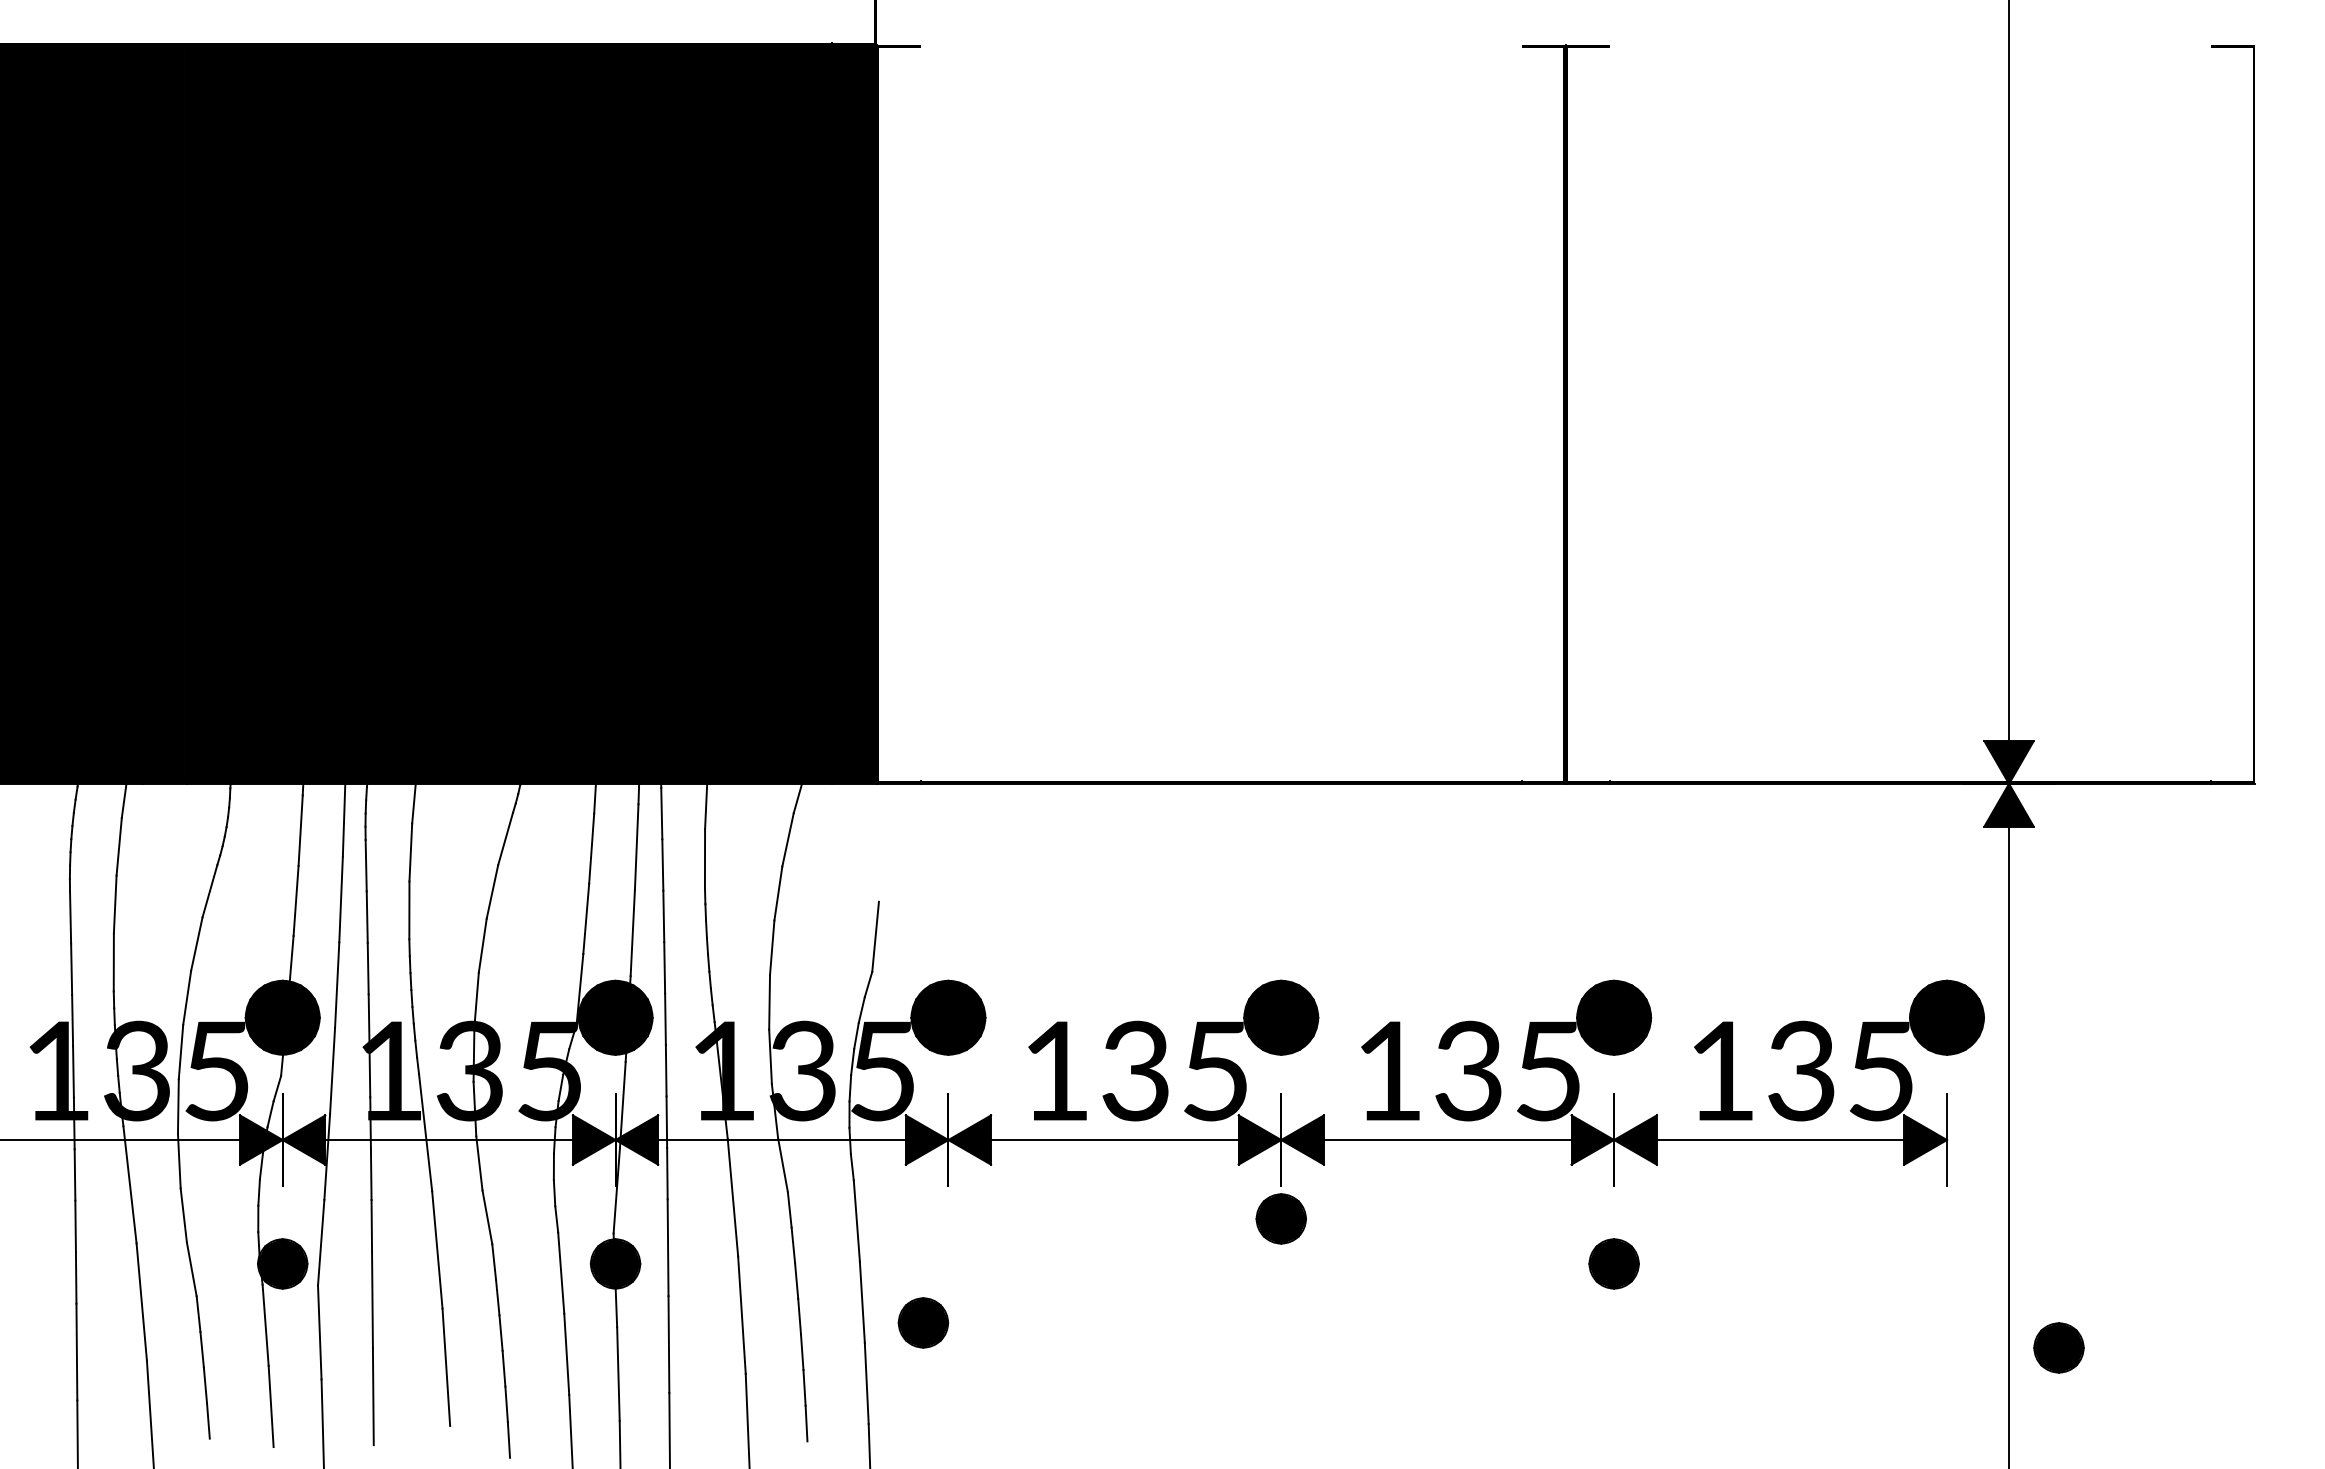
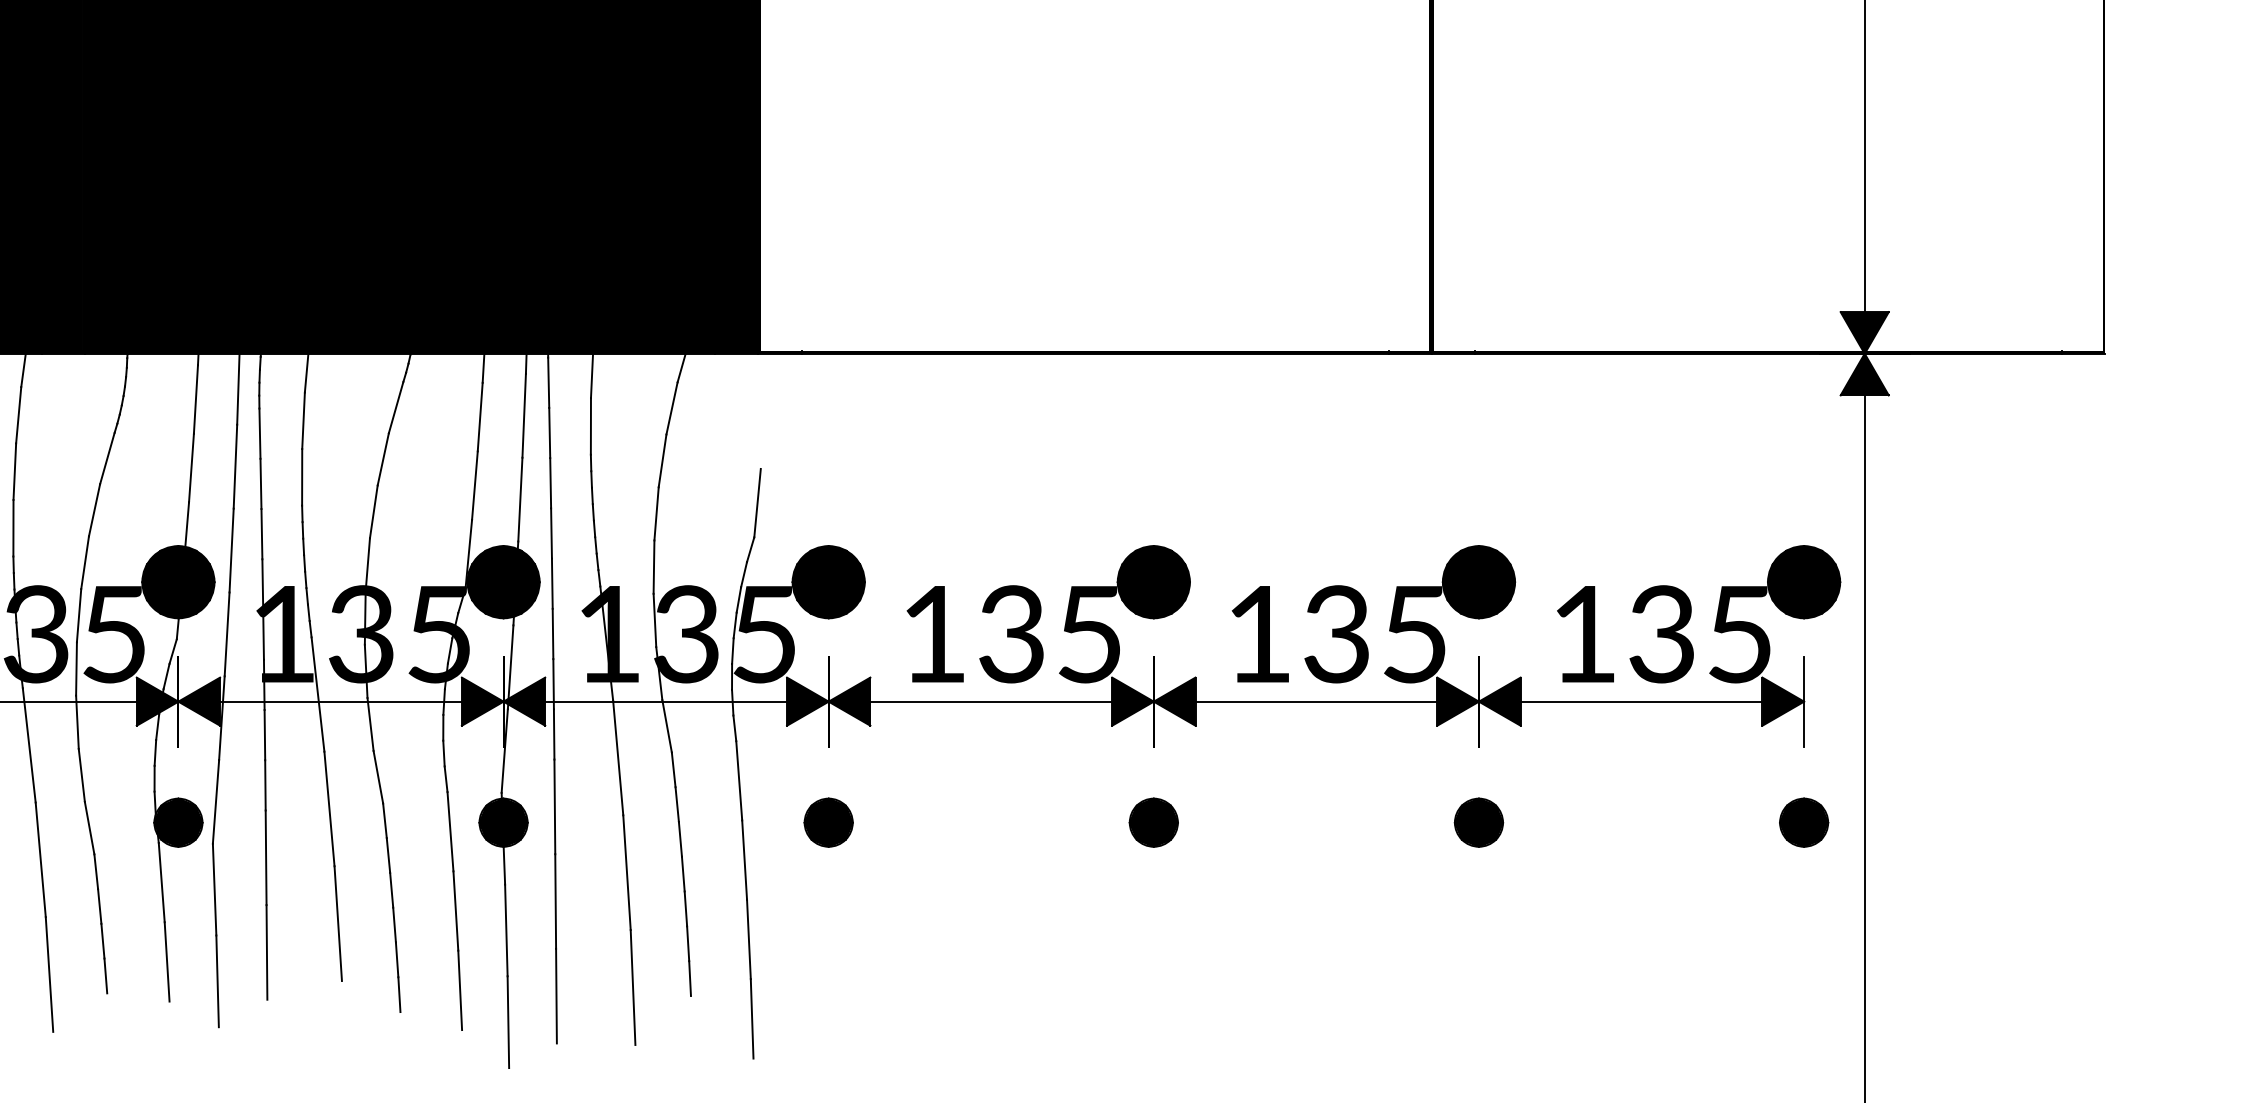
part: (1280, 1218) -> (1153, 822), moved
part: (923, 1322) -> (828, 822), moved
part: (2058, 1347) -> (1803, 822), moved

